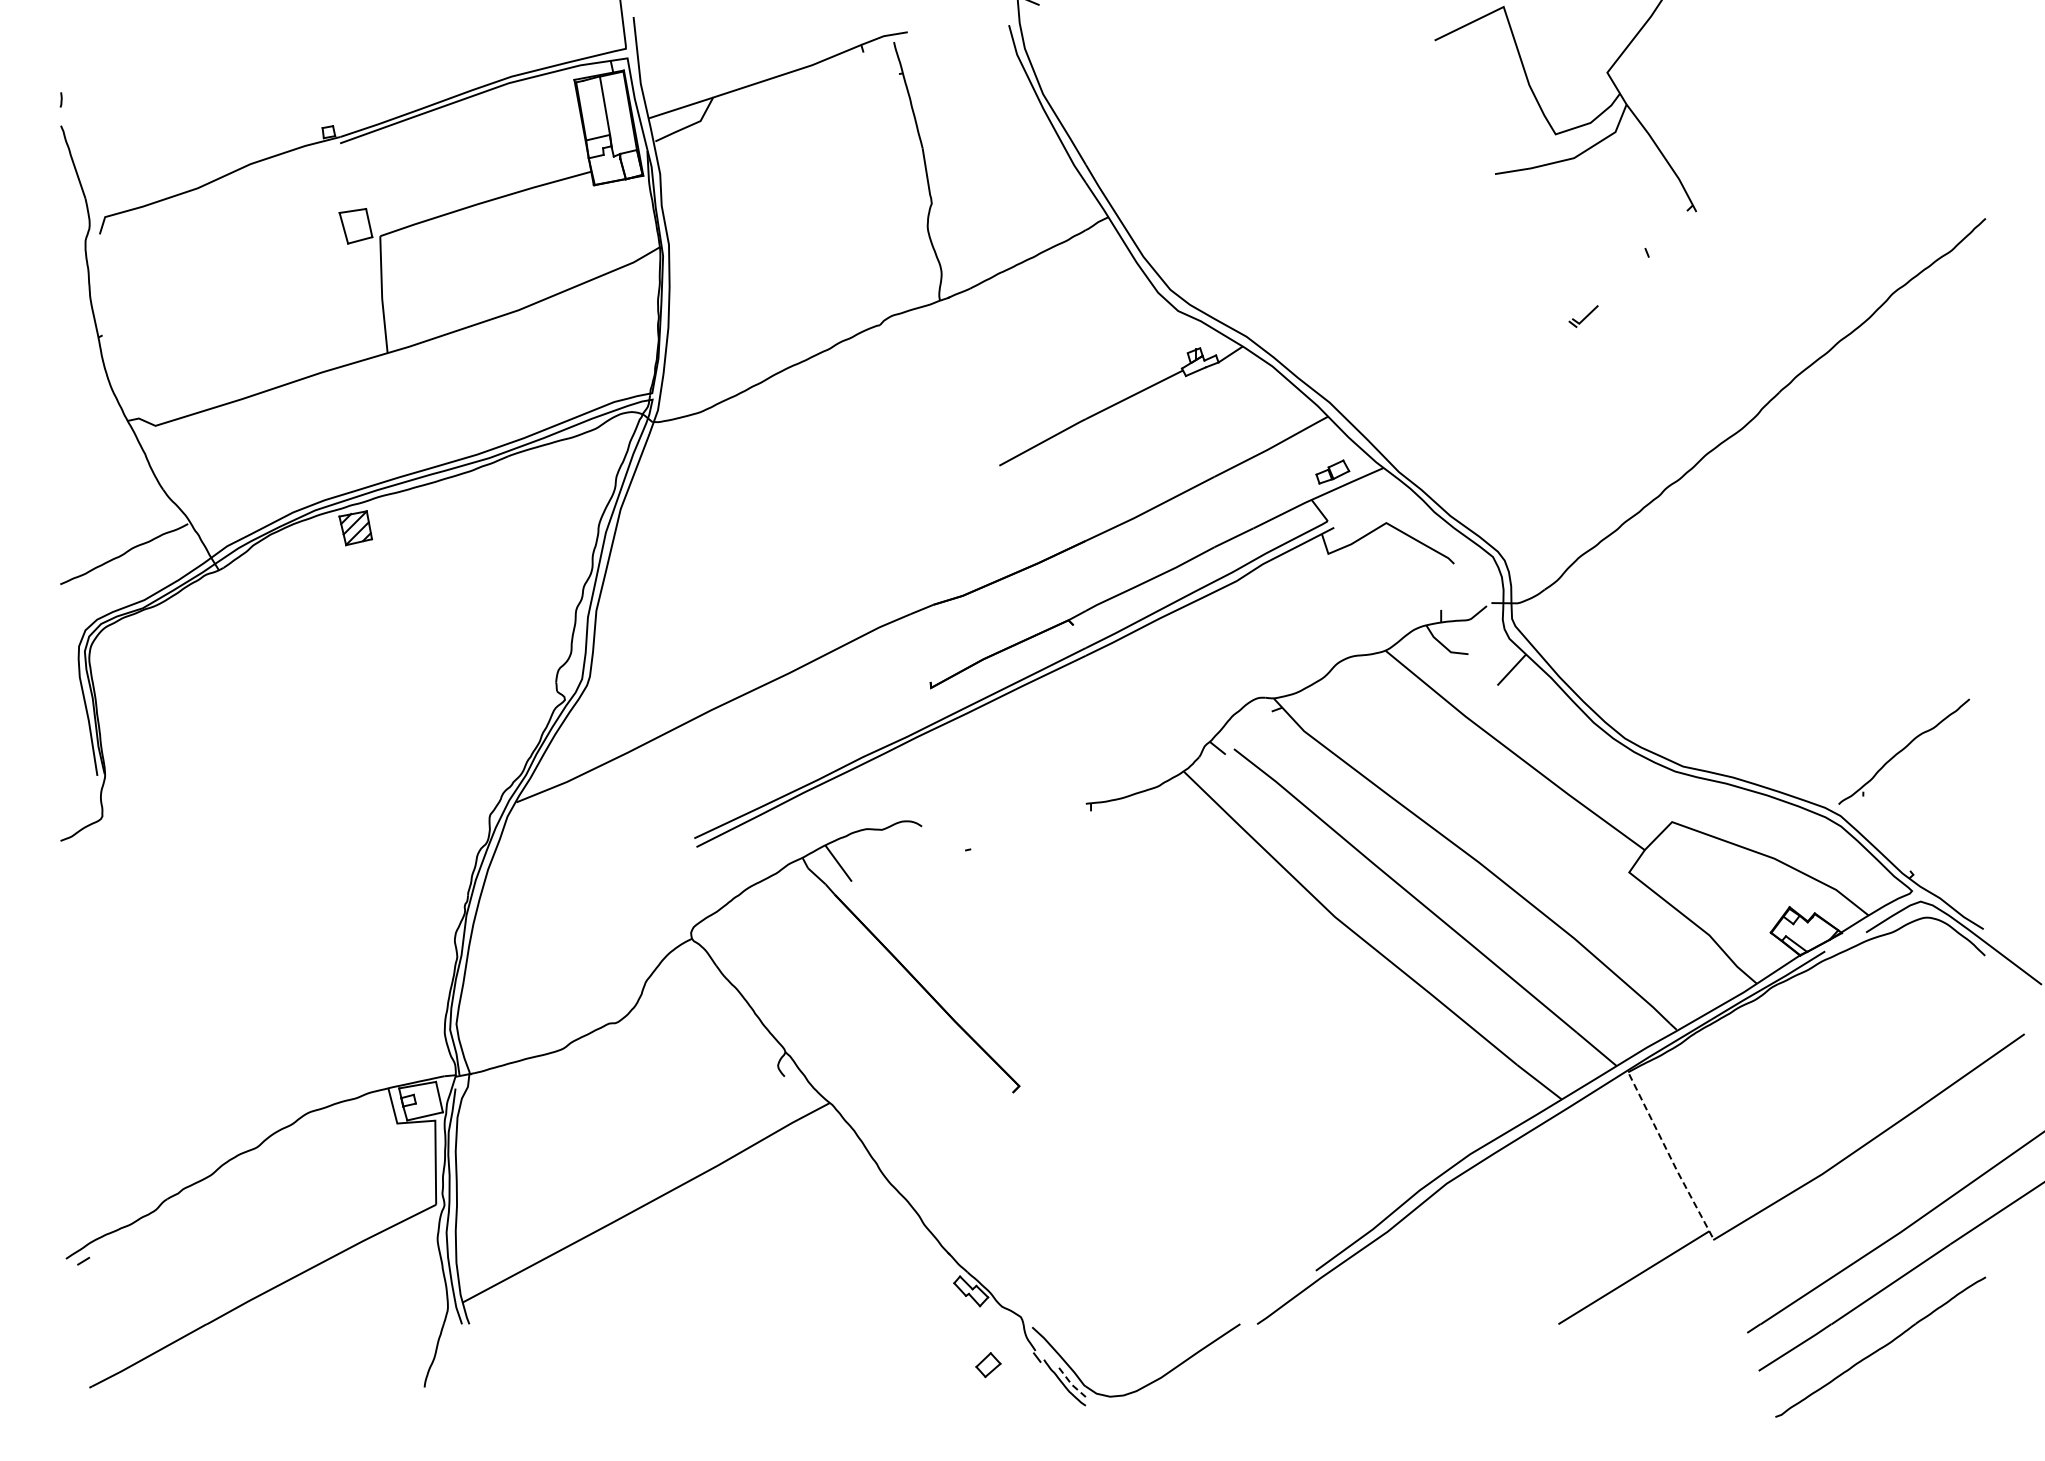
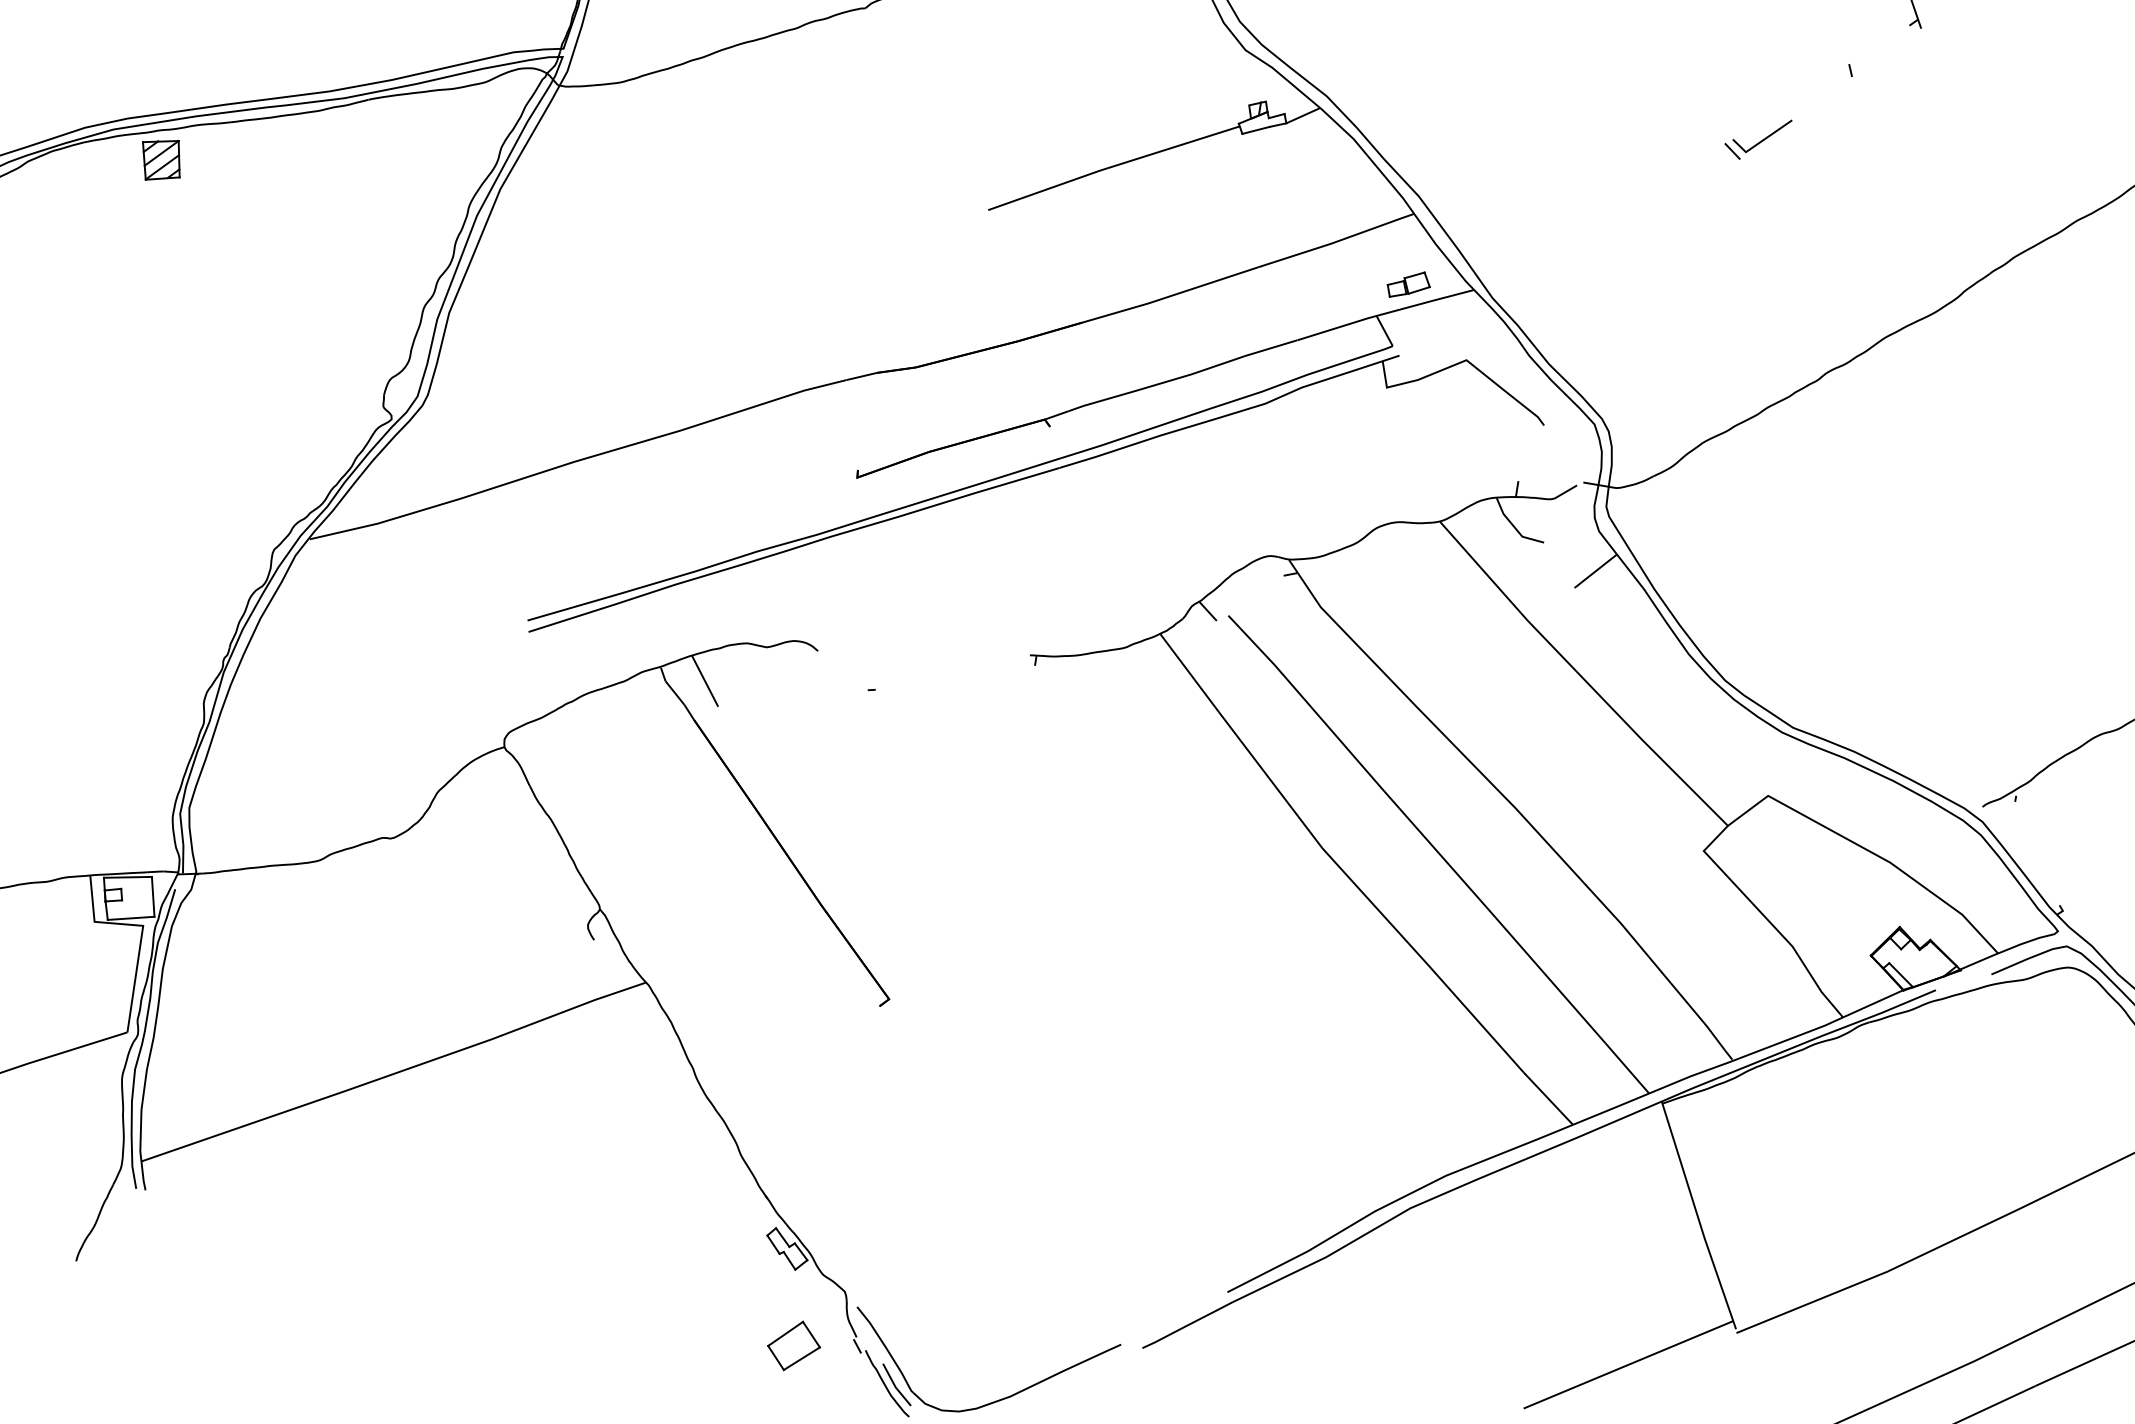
part: (1583, 316) -> (1757, 138), size x1.67
line: (1668, 1154) -> (1696, 1215), dashed -> solid
part: (988, 1364) -> (794, 1345), size x1.67
line: (1071, 1383) -> (895, 1385), dashed -> solid

